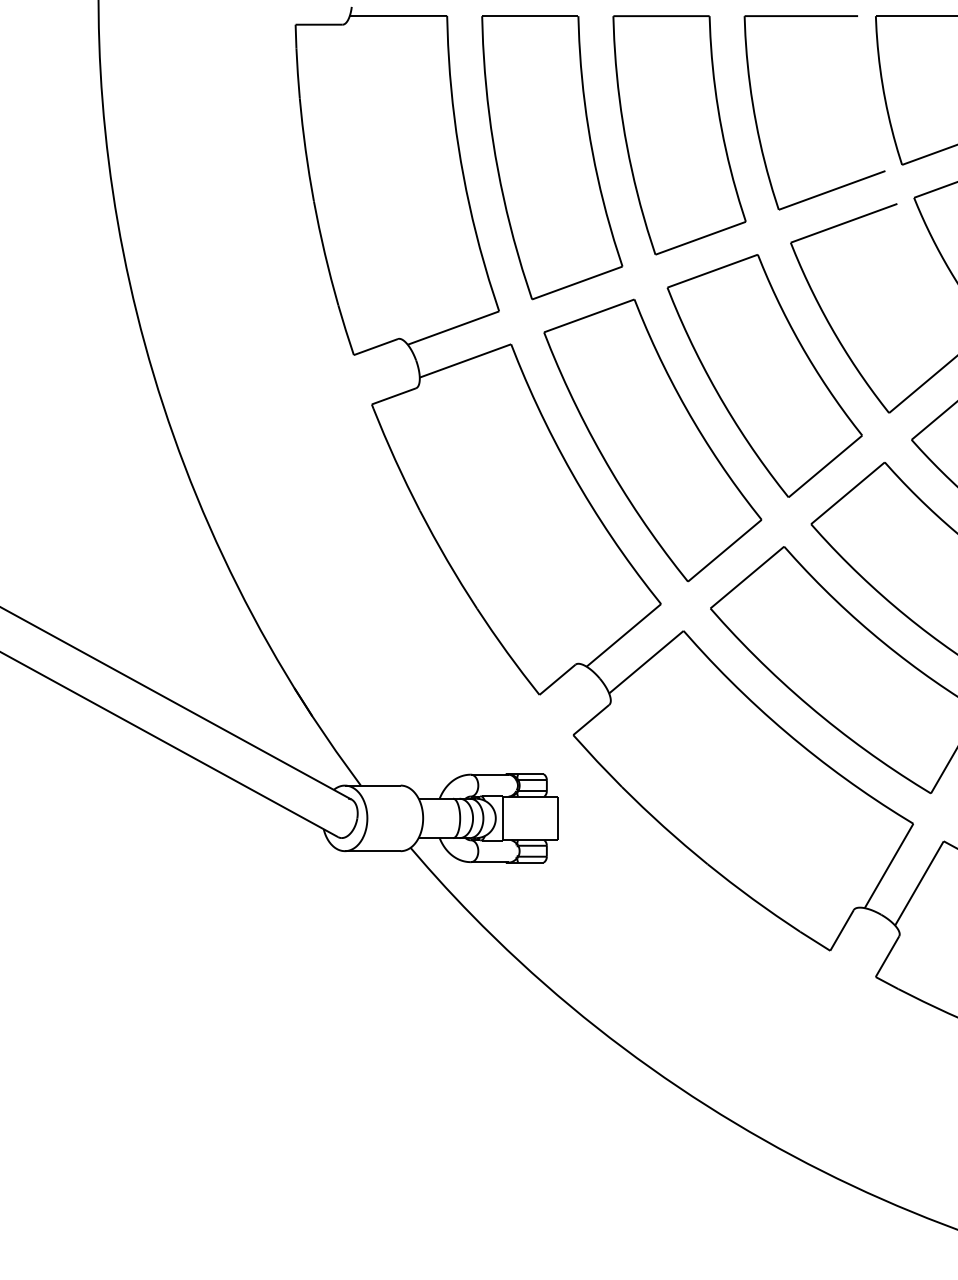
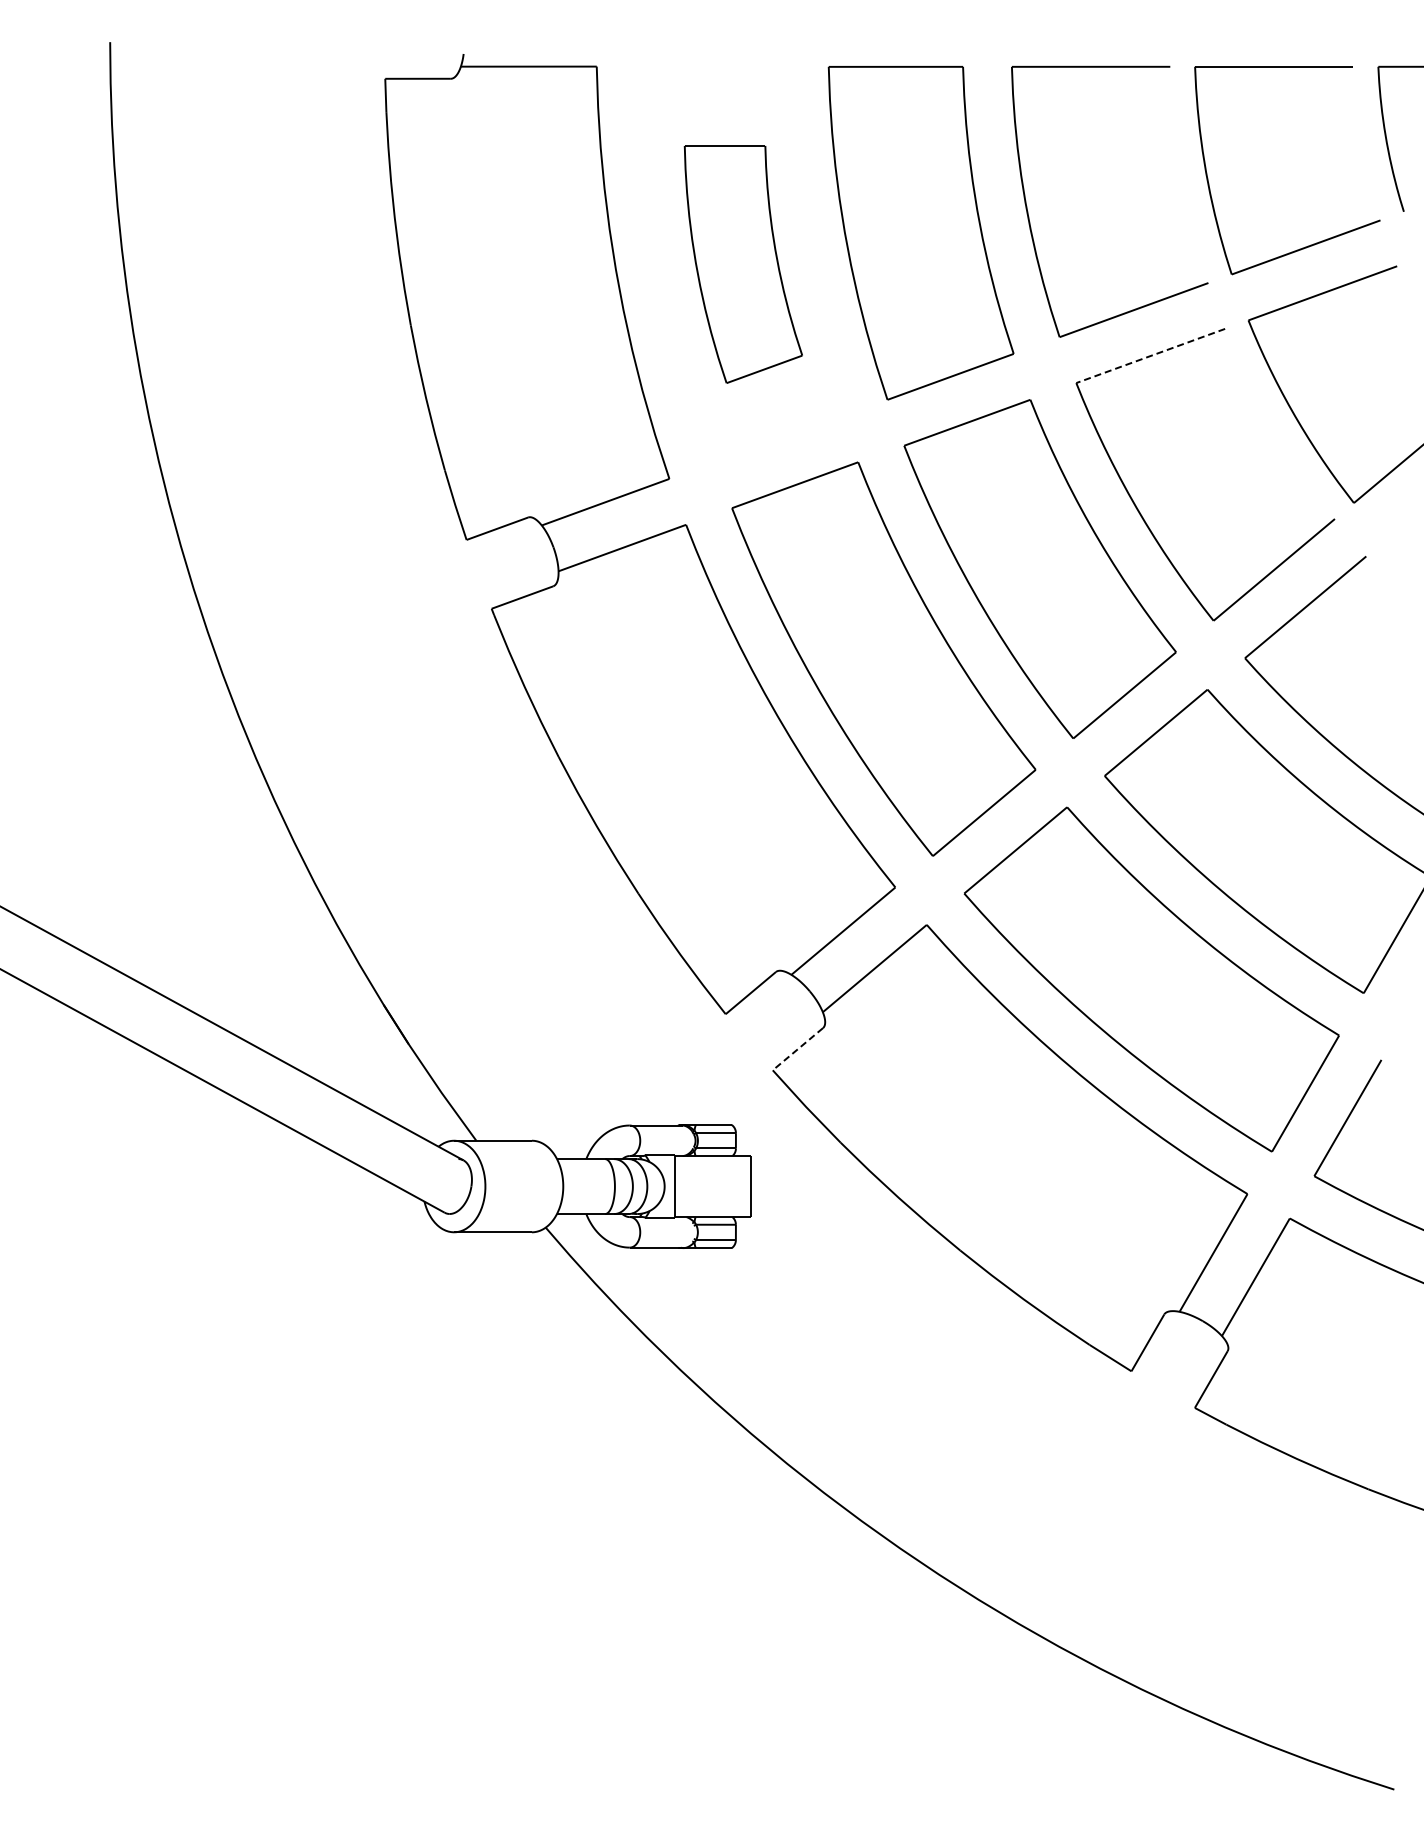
part: (552, 157) -> (743, 264), size x0.6
line: (843, 223) -> (1150, 356), solid -> dashed
line: (590, 720) -> (797, 1049), solid -> dashed

